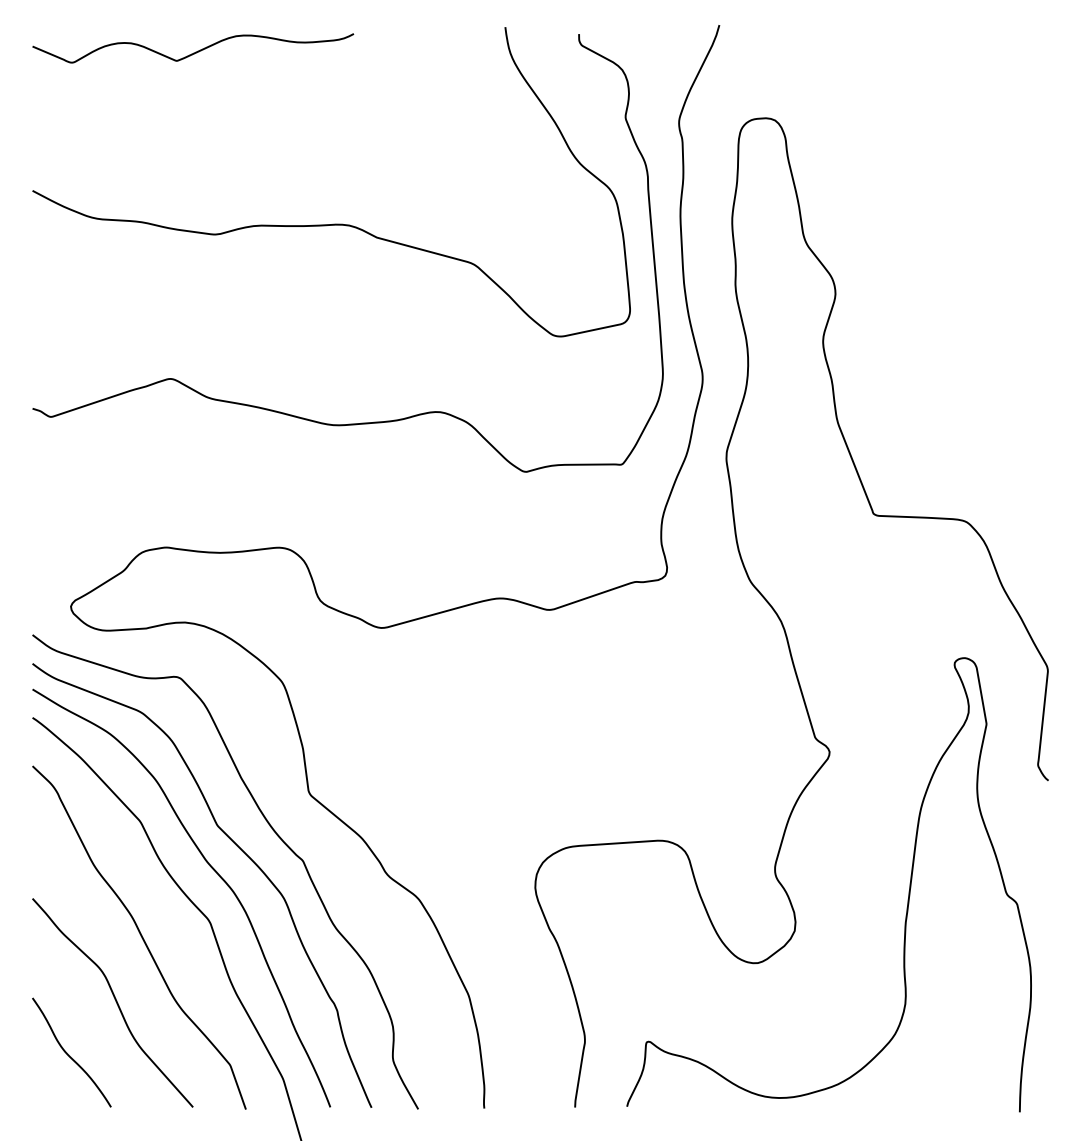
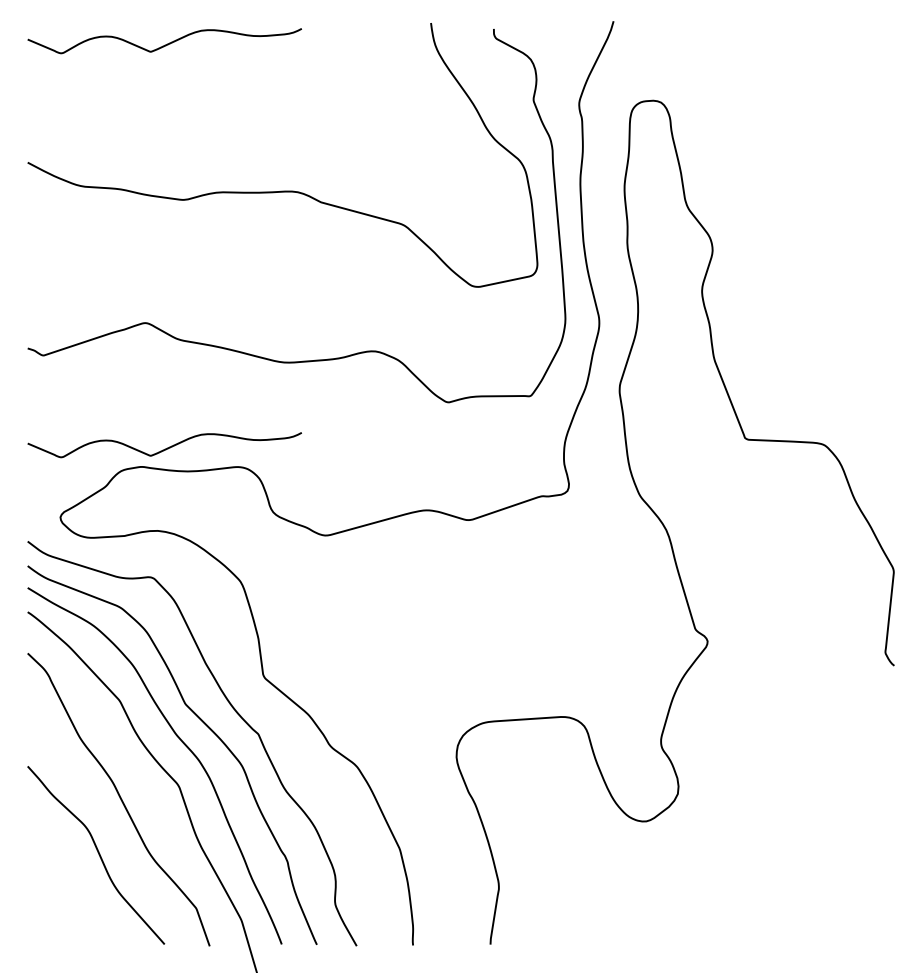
curve: (194, 525) -> (165, 448), added
curve: (908, 892) -> (774, 761), removed
curve: (69, 1054) -> (59, 899), removed

